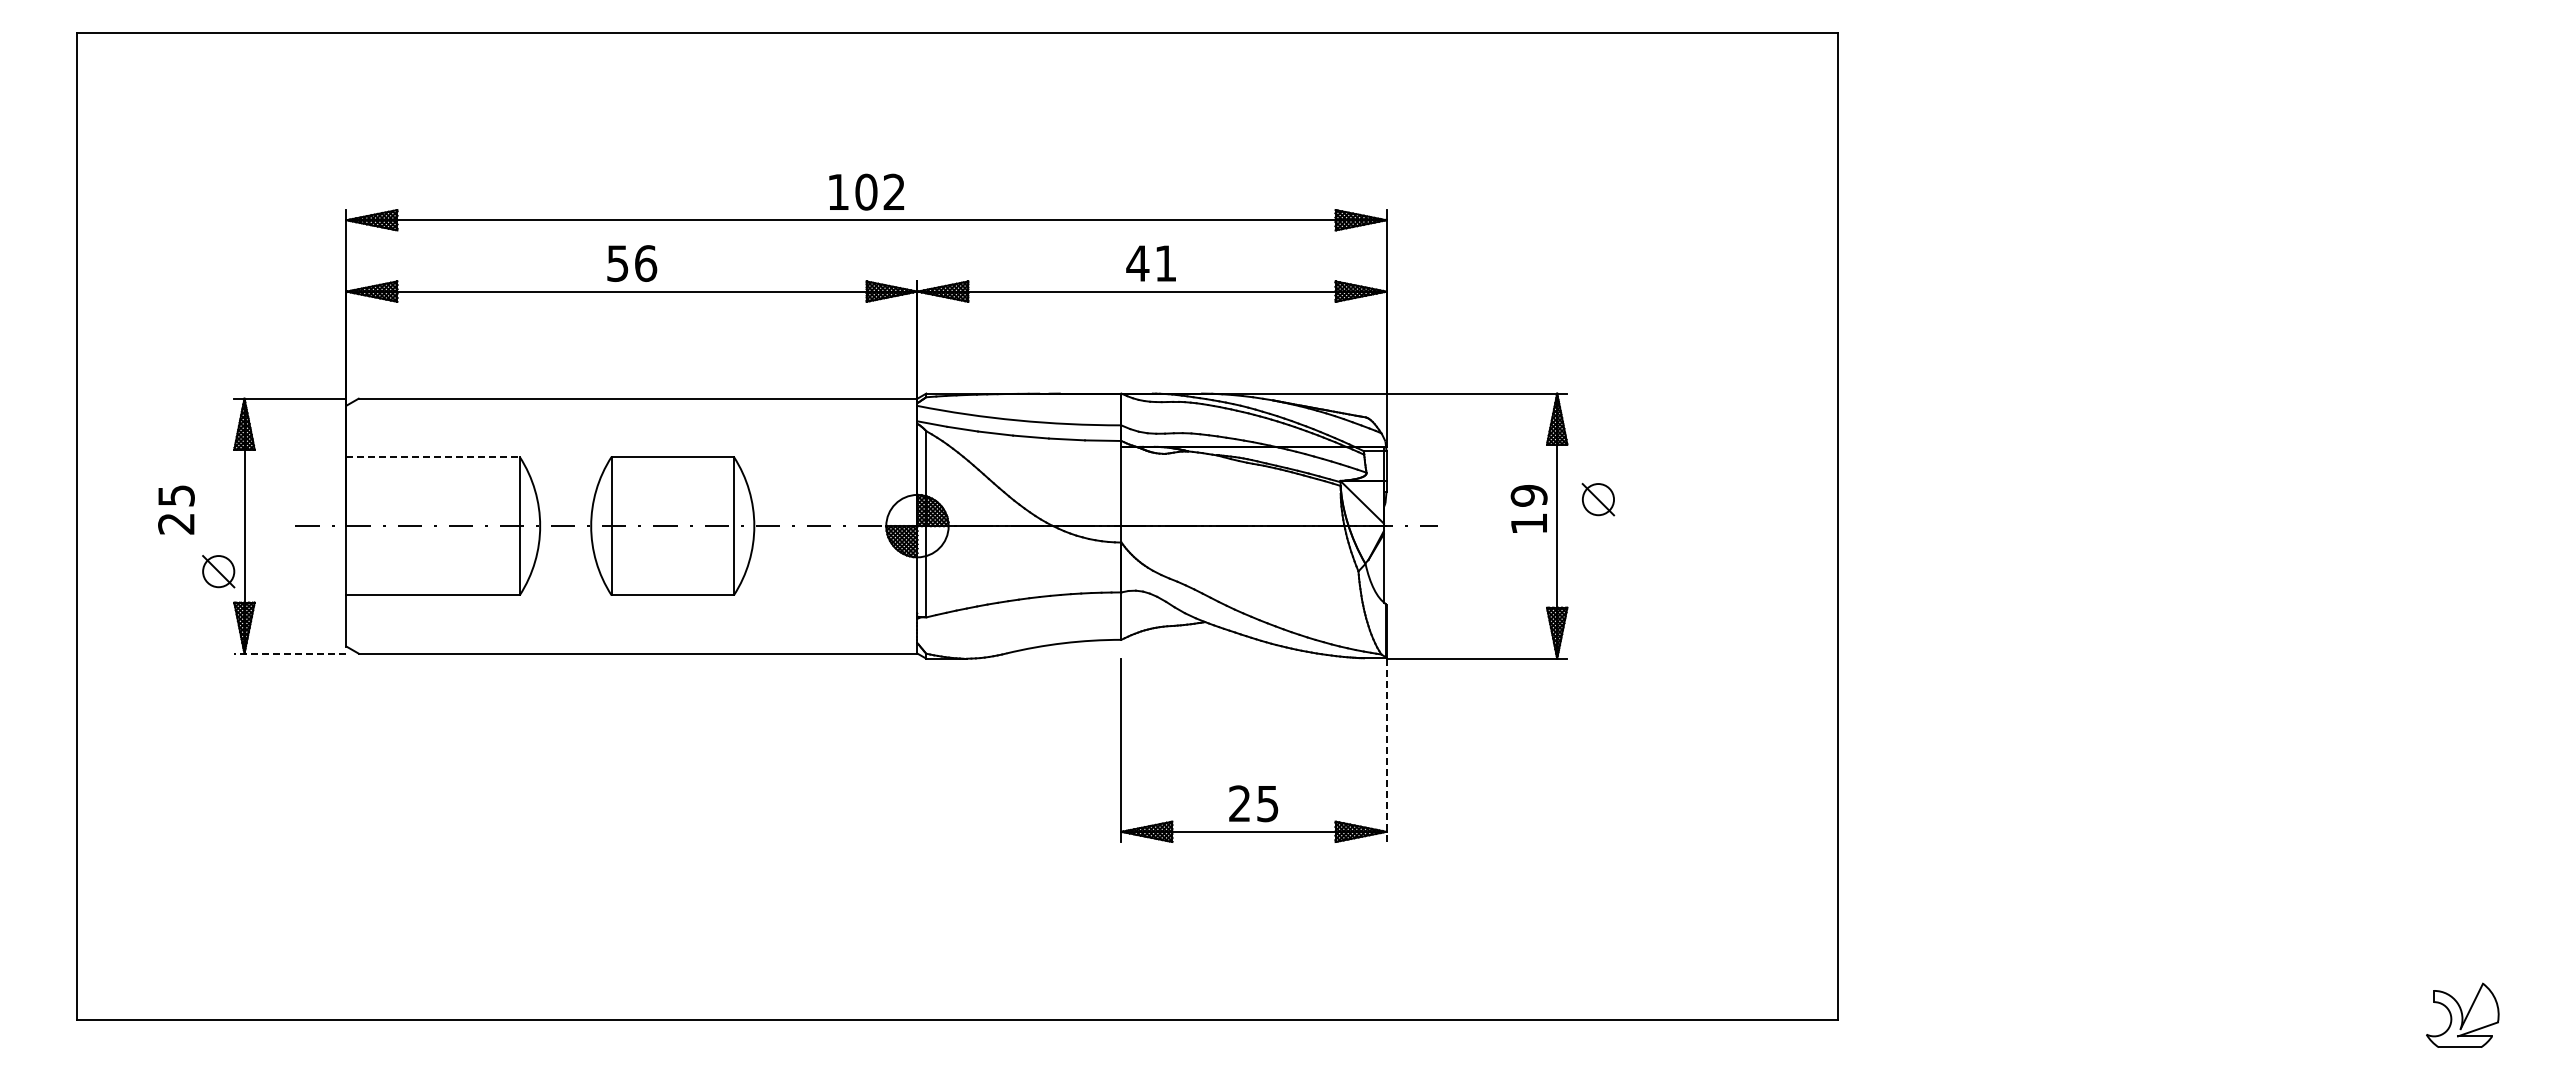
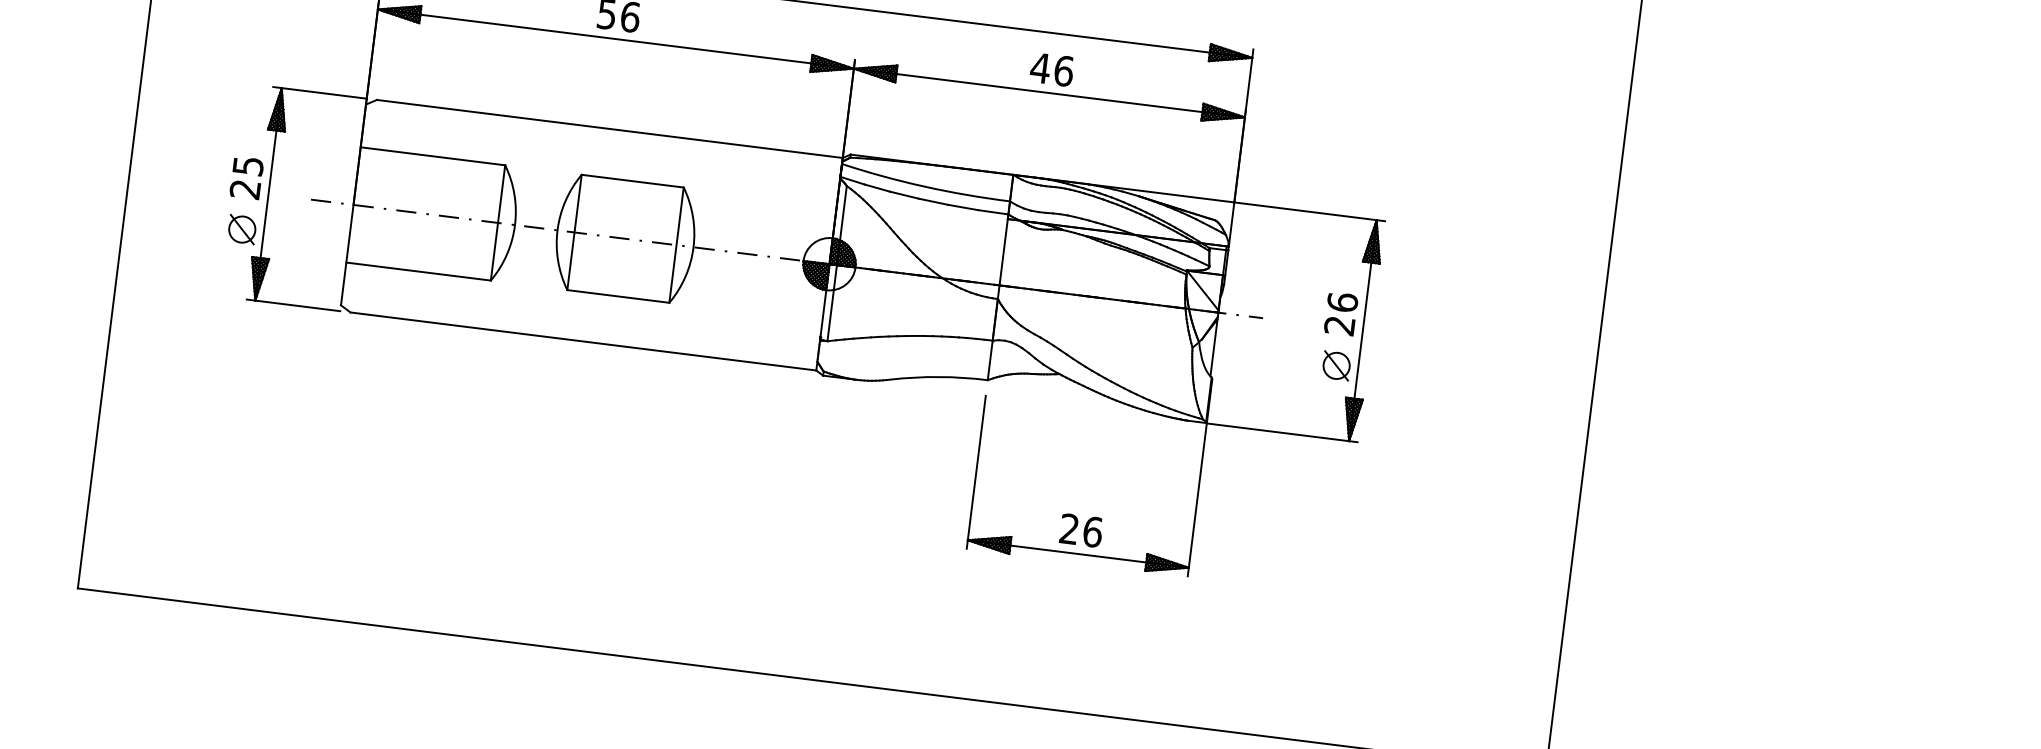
text: (1166, 263) -> (1064, 71), 41 -> 46
line: (433, 457) -> (433, 156), dashed -> solid
part: (1598, 499) -> (1336, 365), moved
text: (176, 509) -> (246, 177), moved
text: (1528, 509) -> (1340, 313), 19 -> 26
line: (289, 653) -> (292, 305), dashed -> solid
line: (1386, 750) -> (1197, 499), dashed -> solid
text: (1268, 803) -> (1093, 531), 25 -> 26

